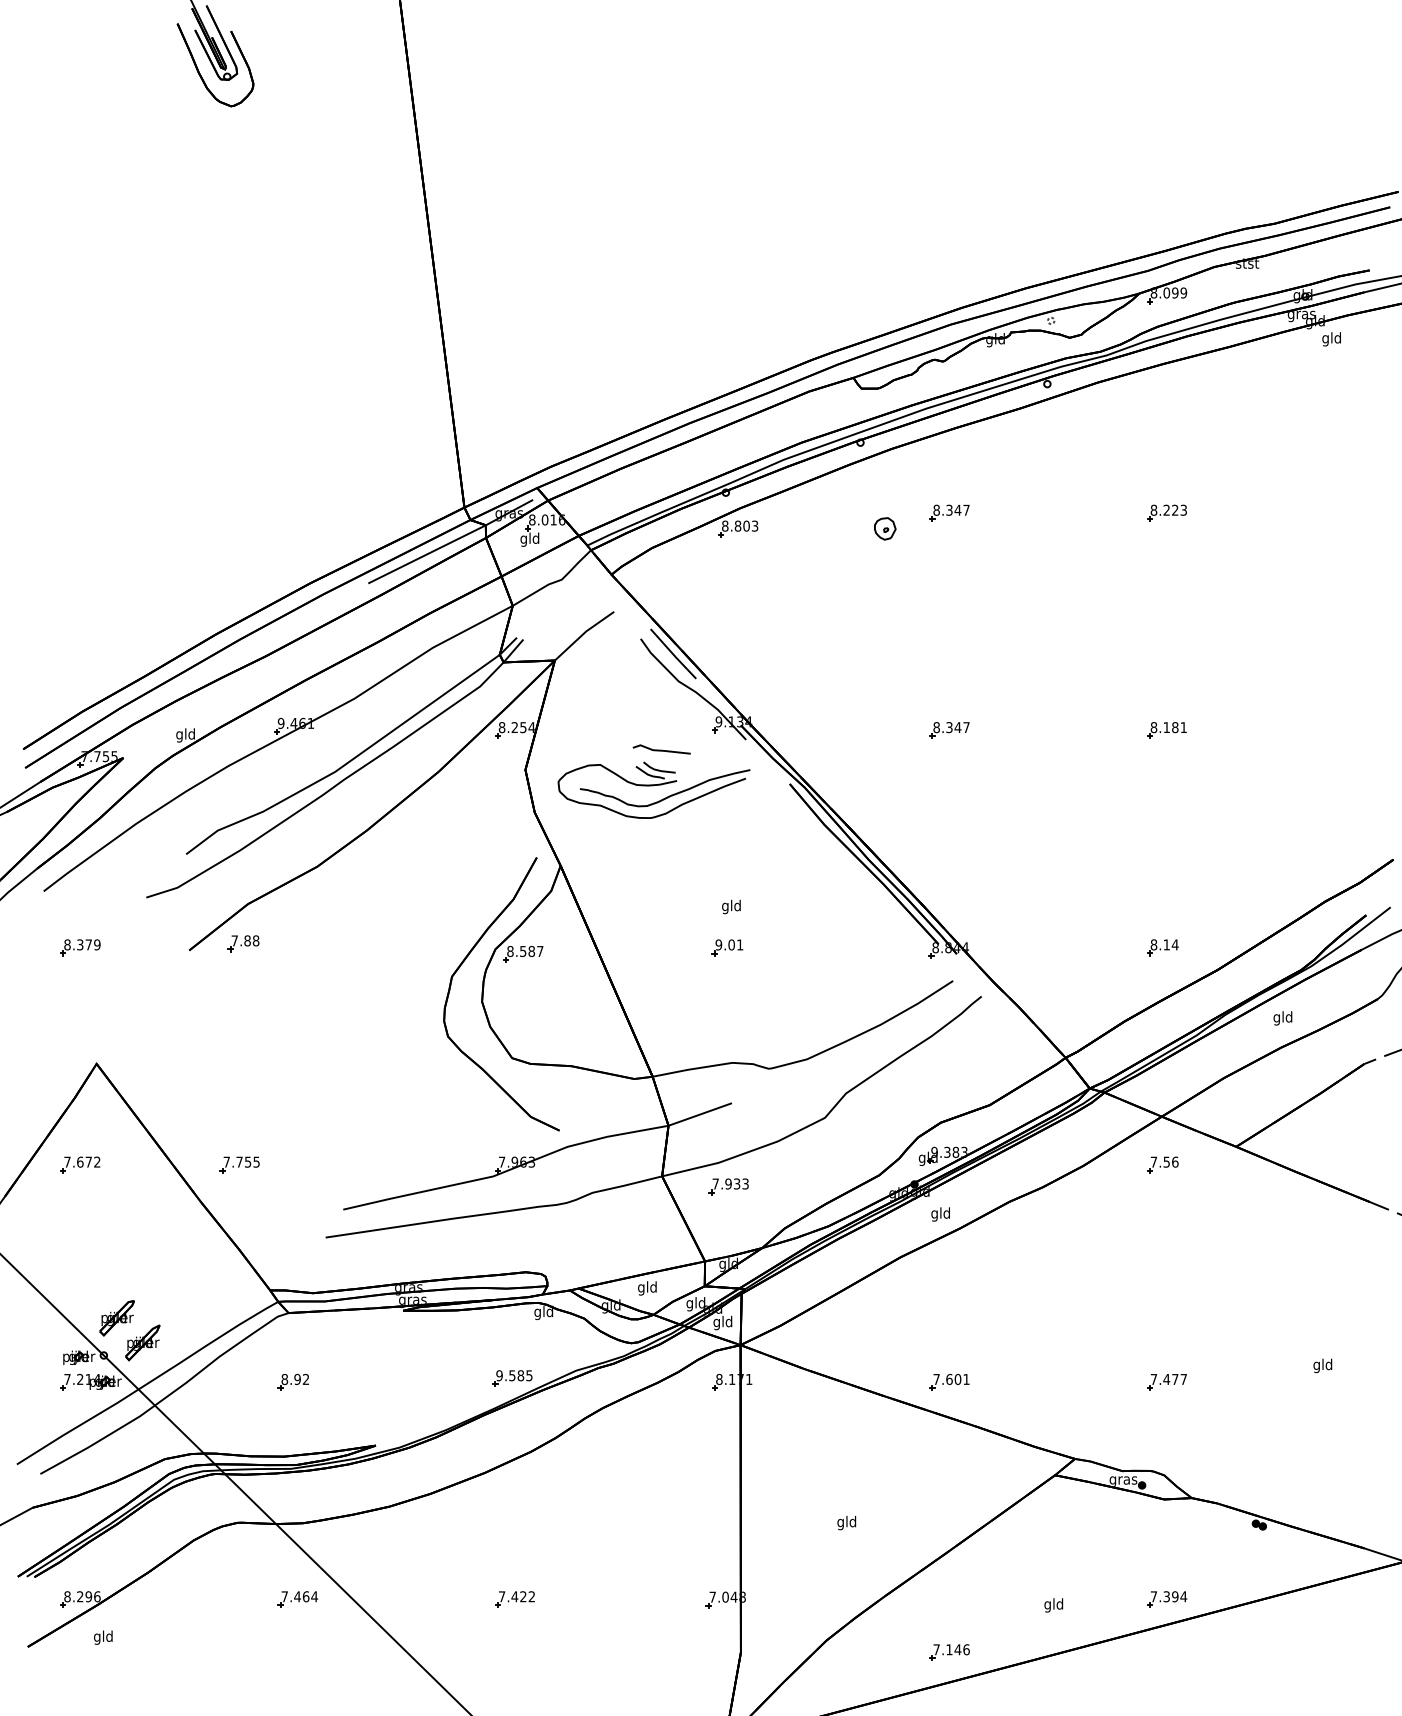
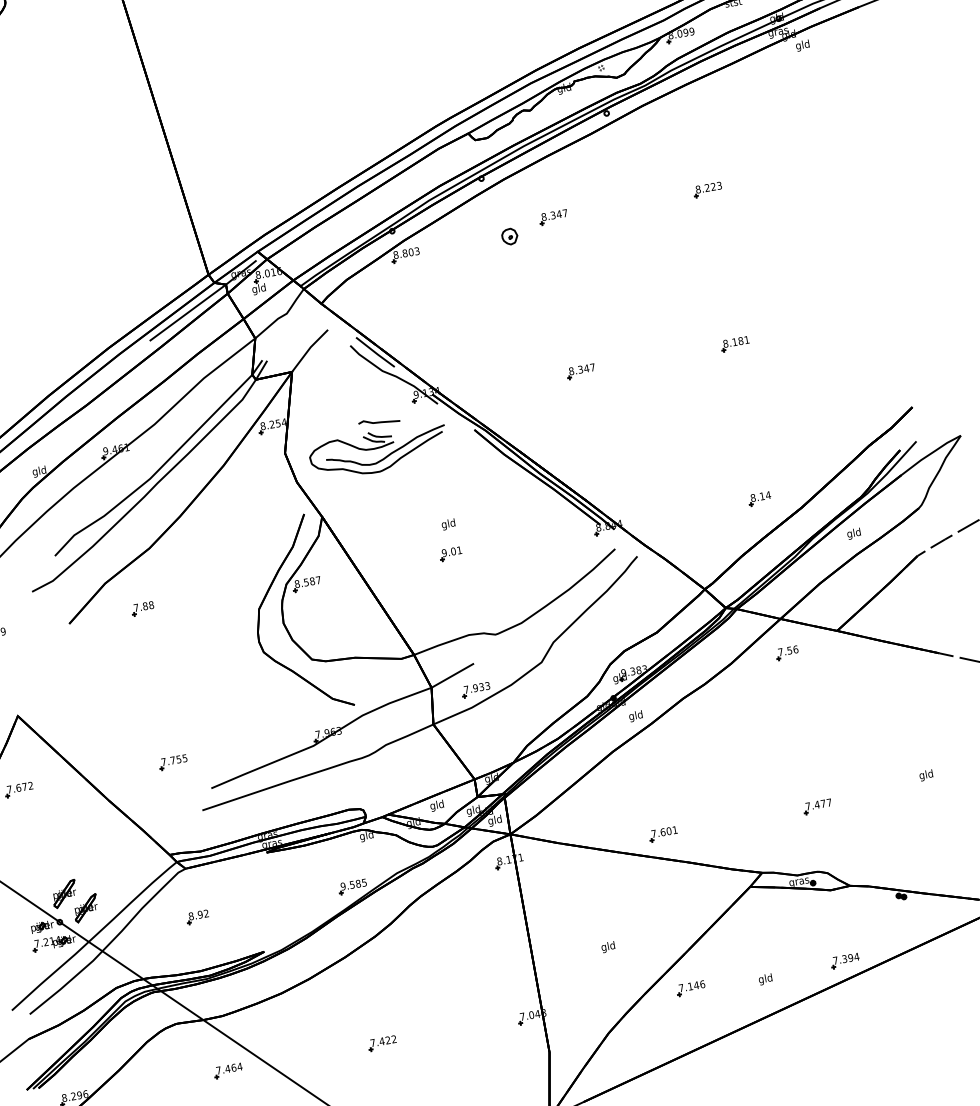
part: (243, 943) -> (142, 608), moved
part: (239, 1164) -> (173, 762), moved
part: (728, 1186) -> (475, 689), moved
part: (949, 1652) -> (690, 988), moved

